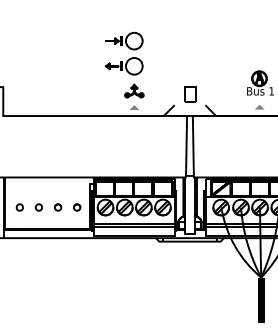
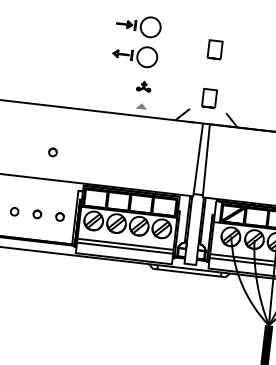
part: (190, 53) -> (215, 49), added
part: (134, 90) -> (144, 85), size x0.6
part: (65, 154) -> (53, 152), added

